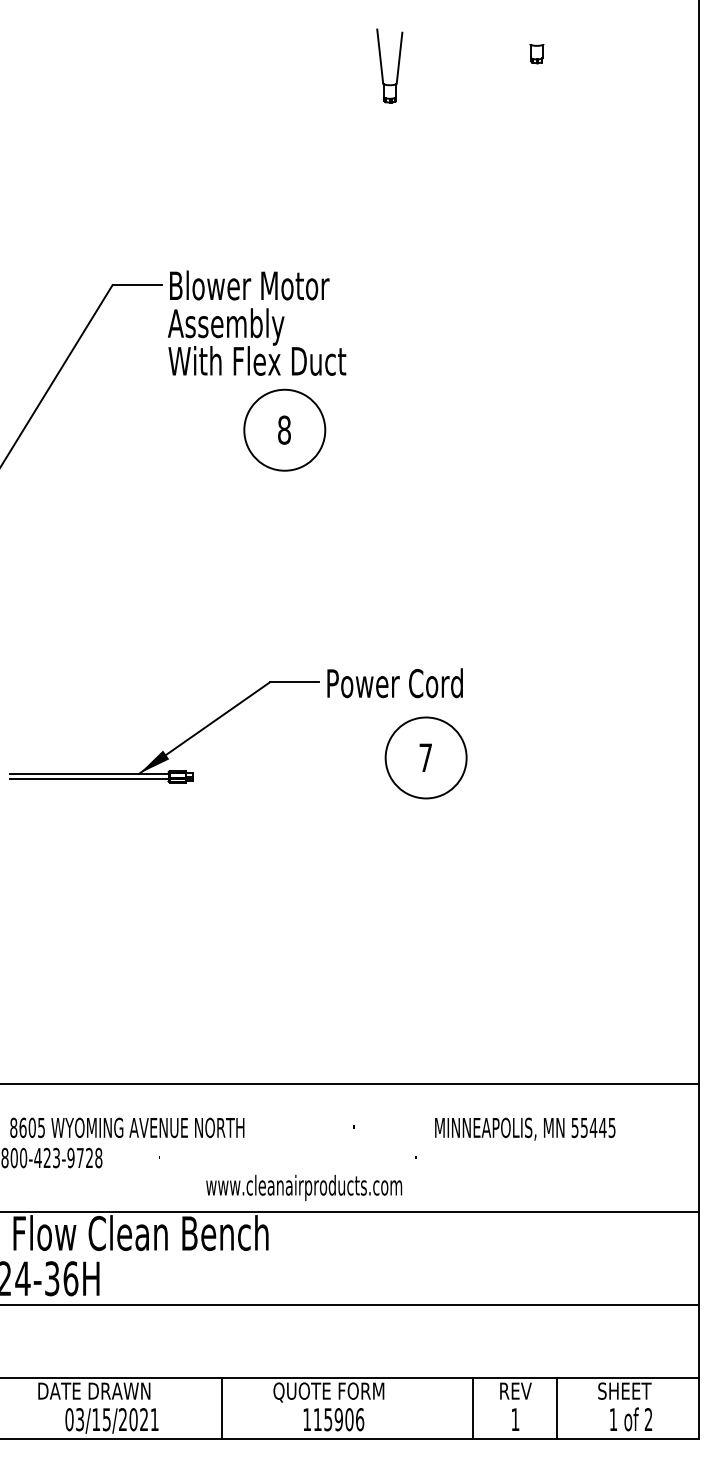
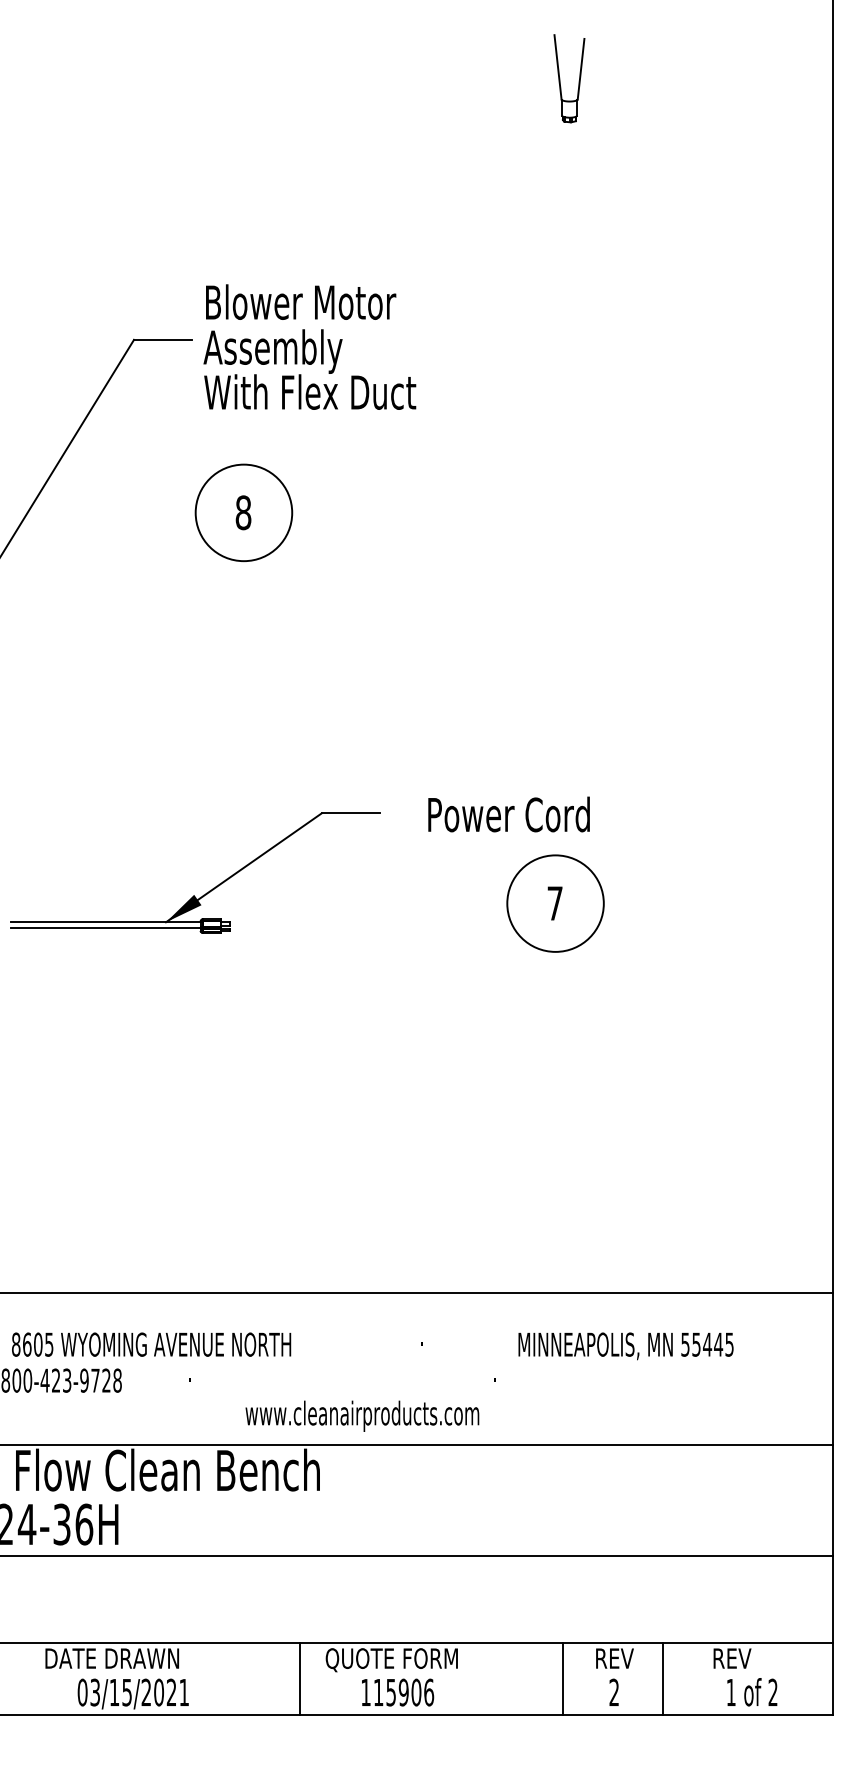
part: (536, 54) -> (639, 64), removed
part: (382, 65) -> (560, 78), moved
text: (257, 322) -> (310, 346), moved
part: (284, 429) -> (243, 512), moved
text: (394, 683) -> (508, 814), moved
part: (425, 757) -> (554, 903), moved
text: (624, 1390) -> (744, 1657), SHEET -> REV
line: (221, 1408) -> (299, 1679), moved
text: (515, 1419) -> (614, 1692), 1 -> 2

